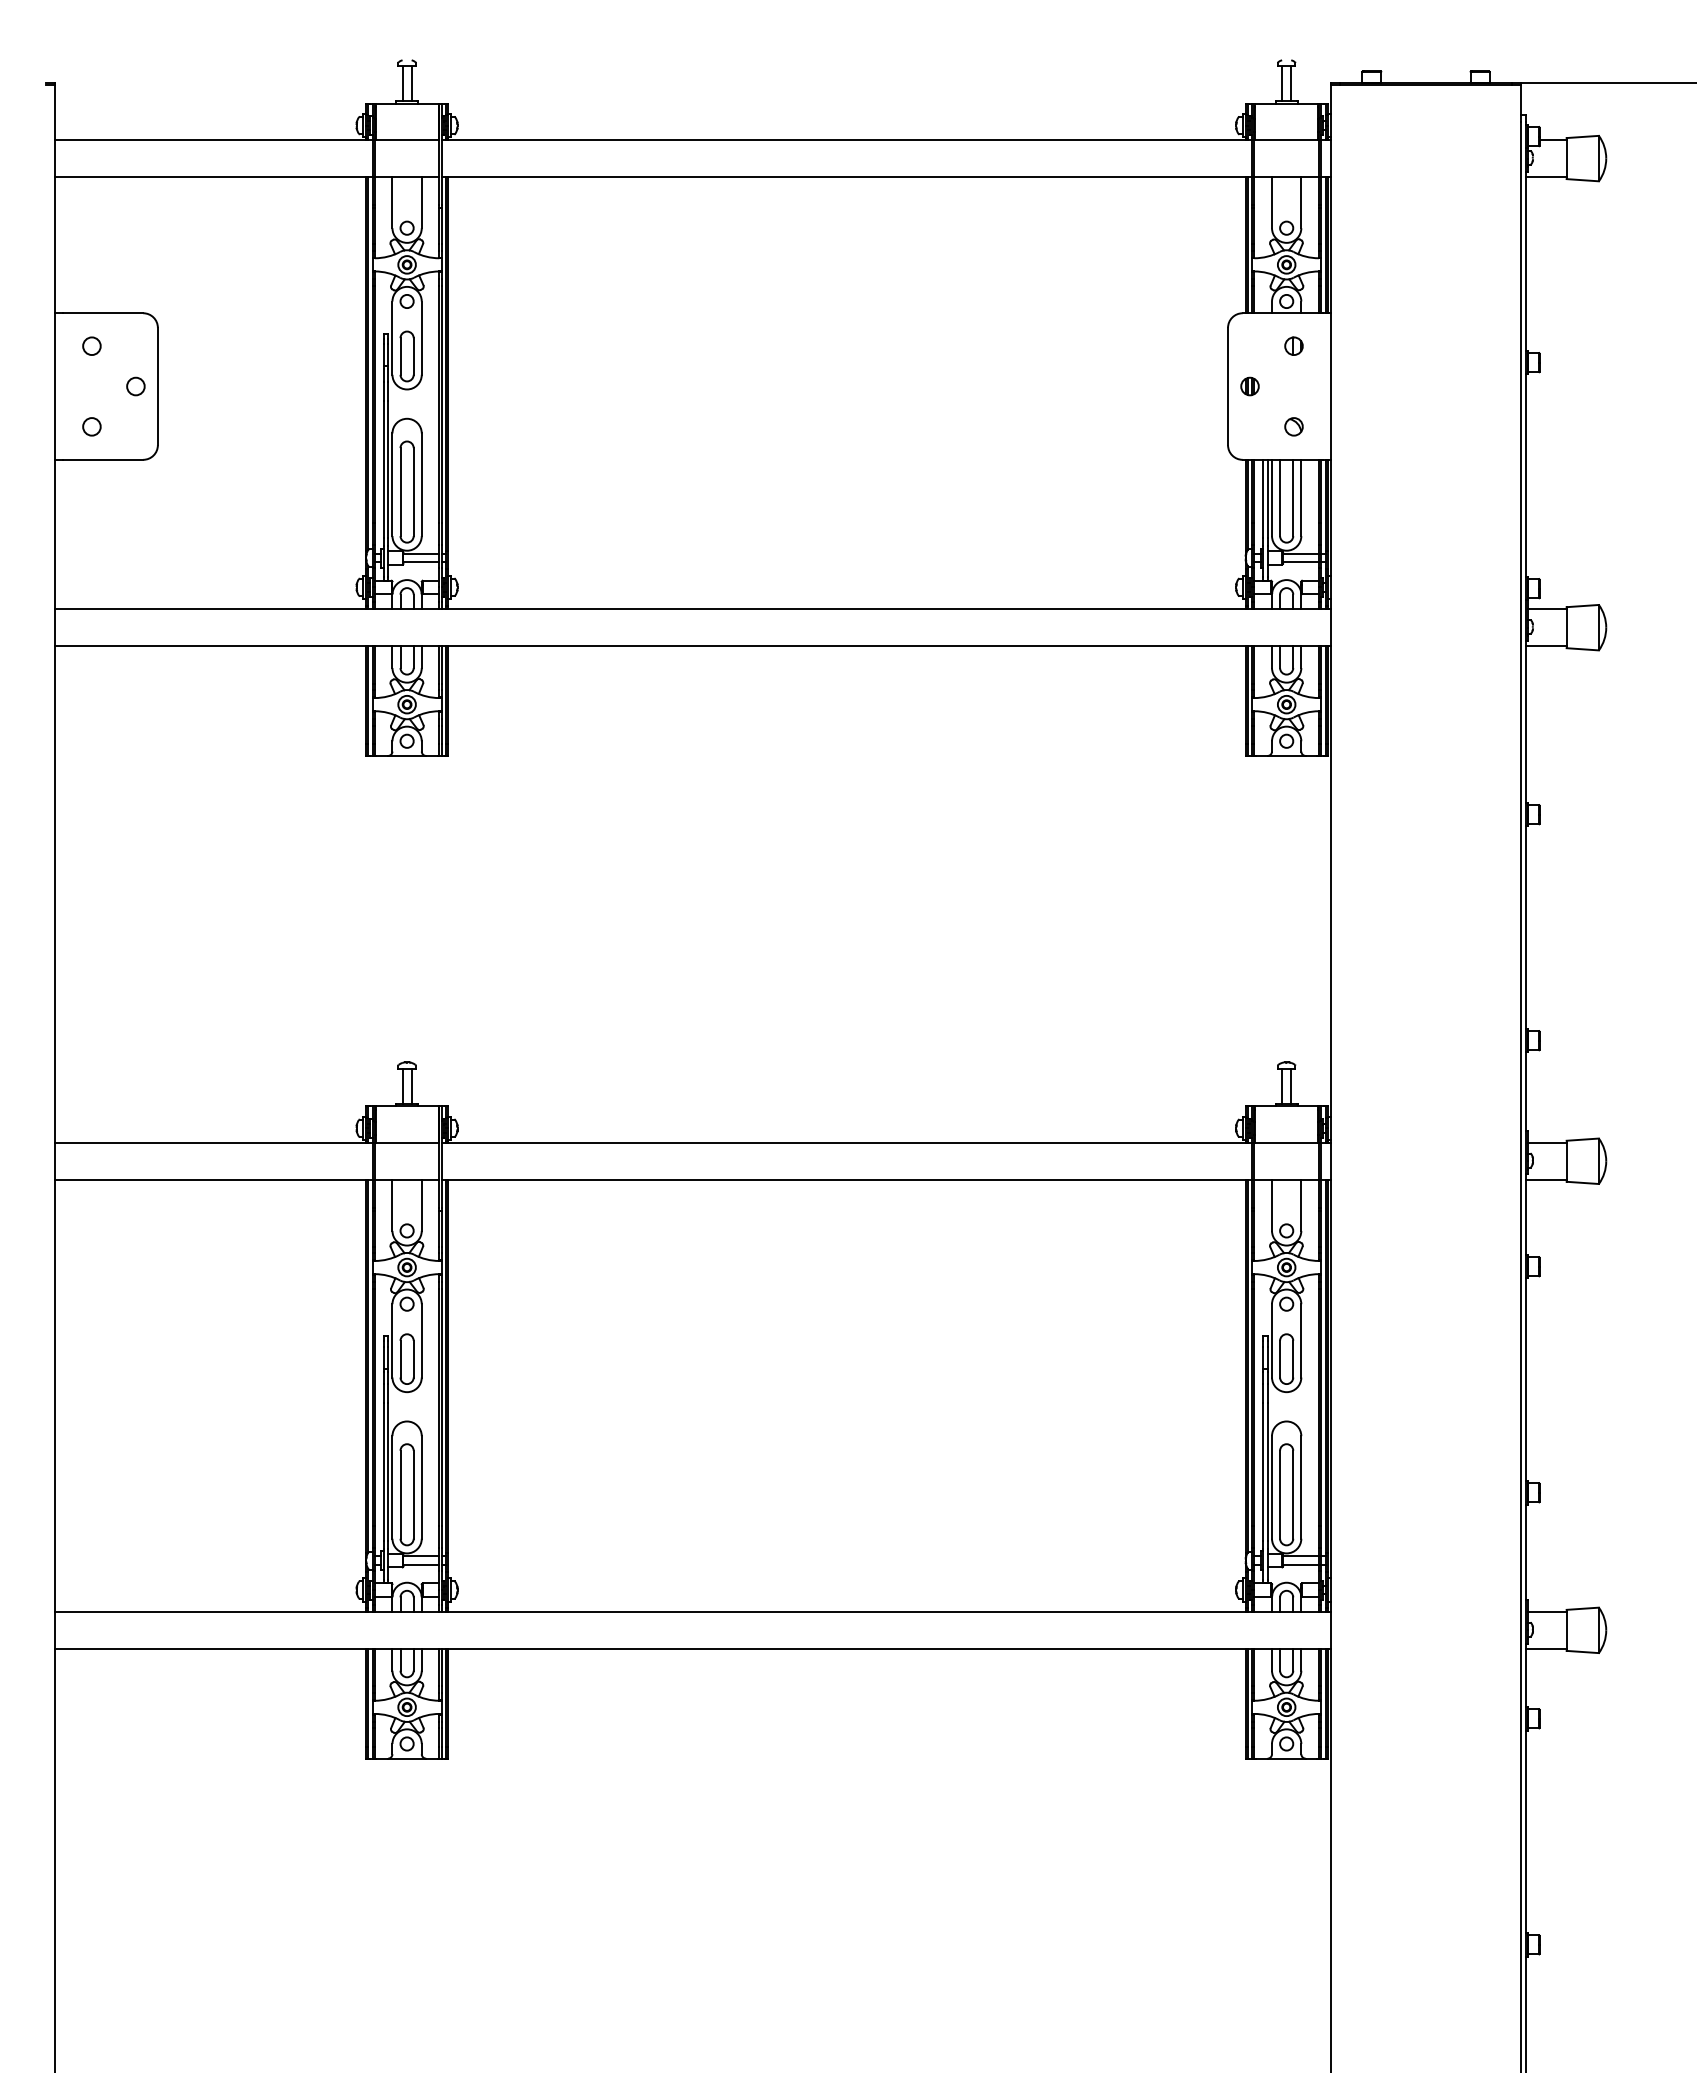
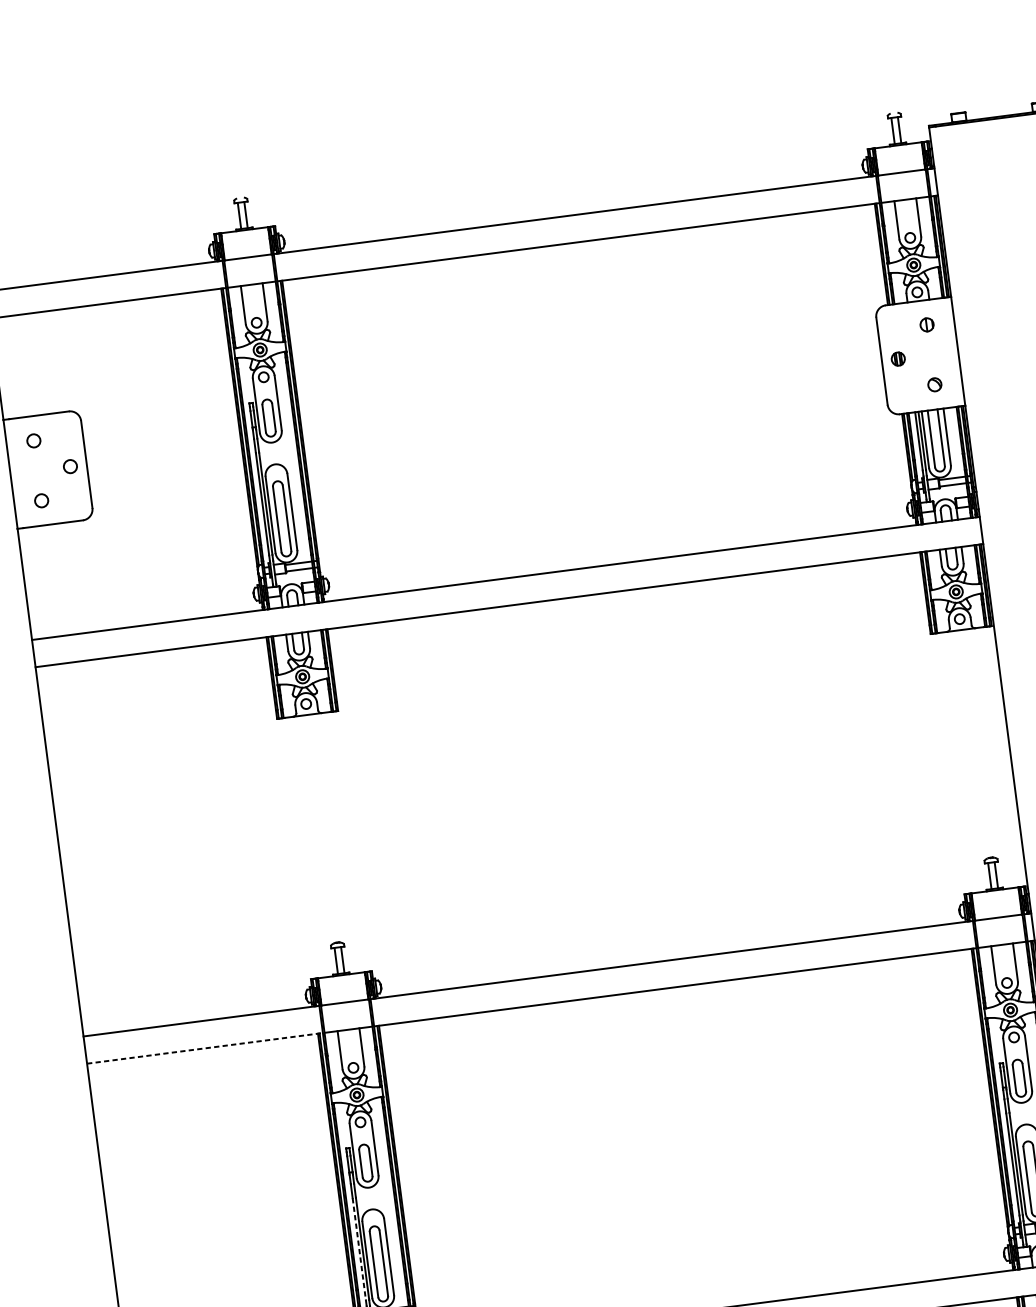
line: (213, 1179) -> (204, 1048), solid -> dashed
line: (383, 1472) -> (359, 1249), solid -> dashed

